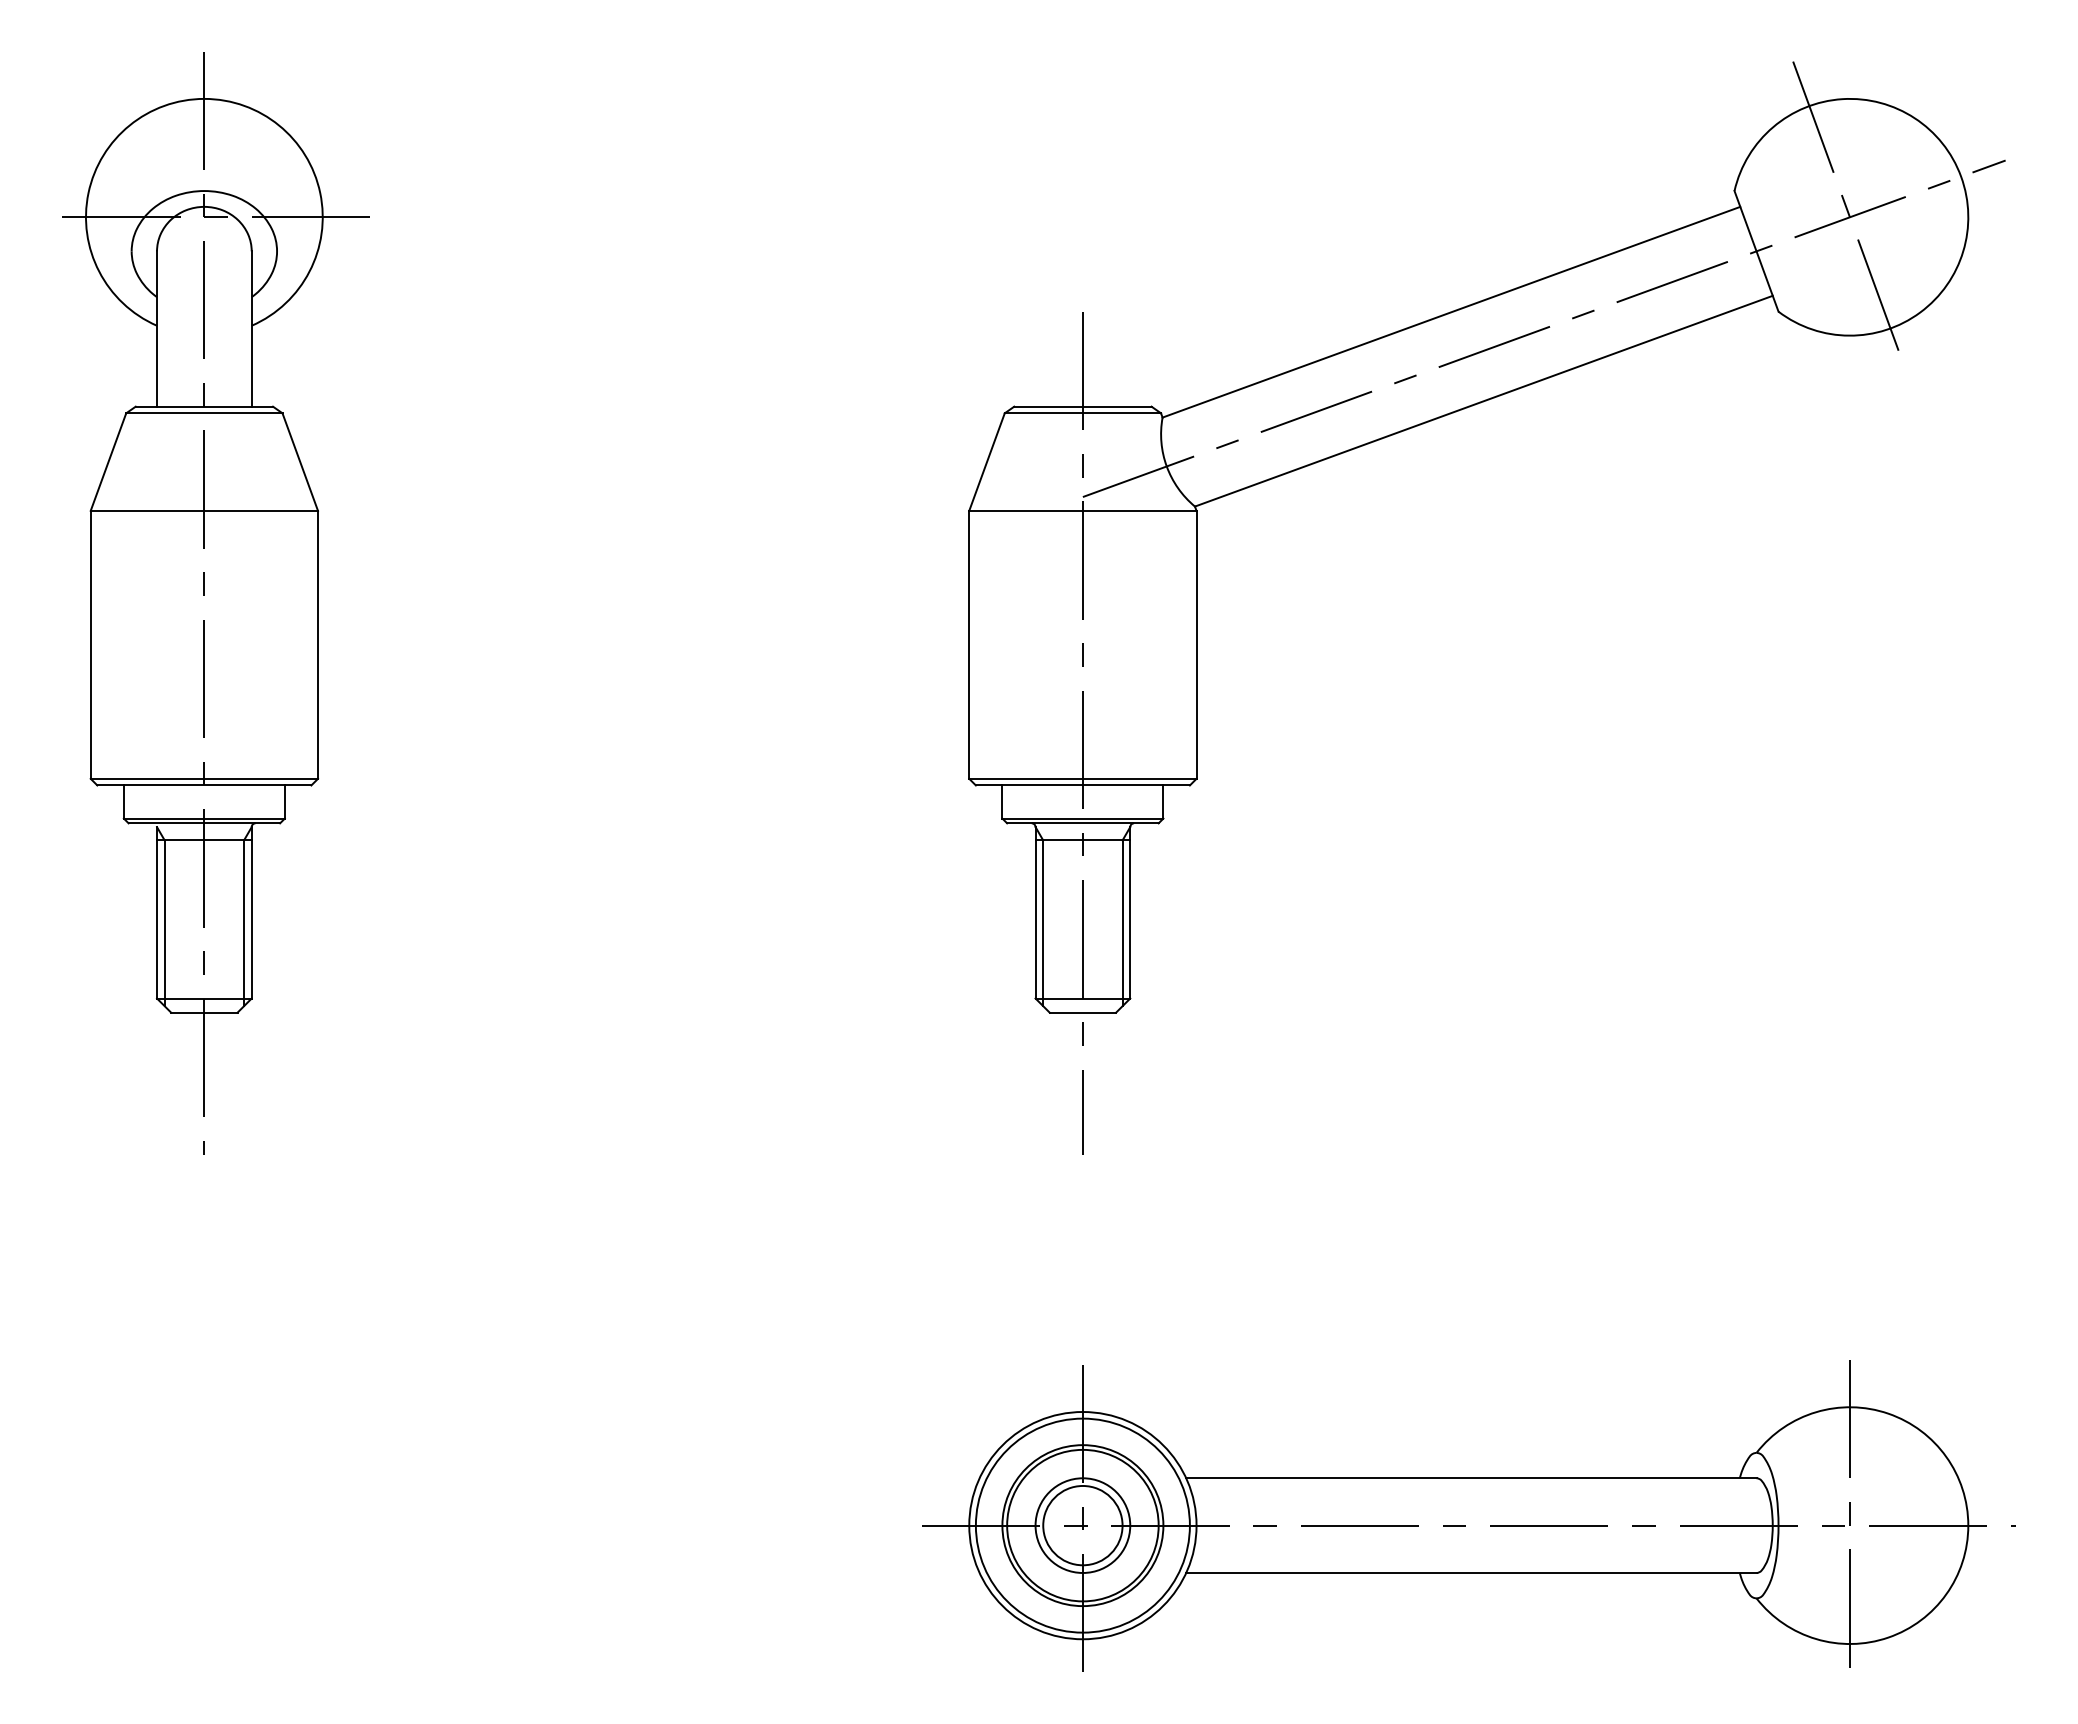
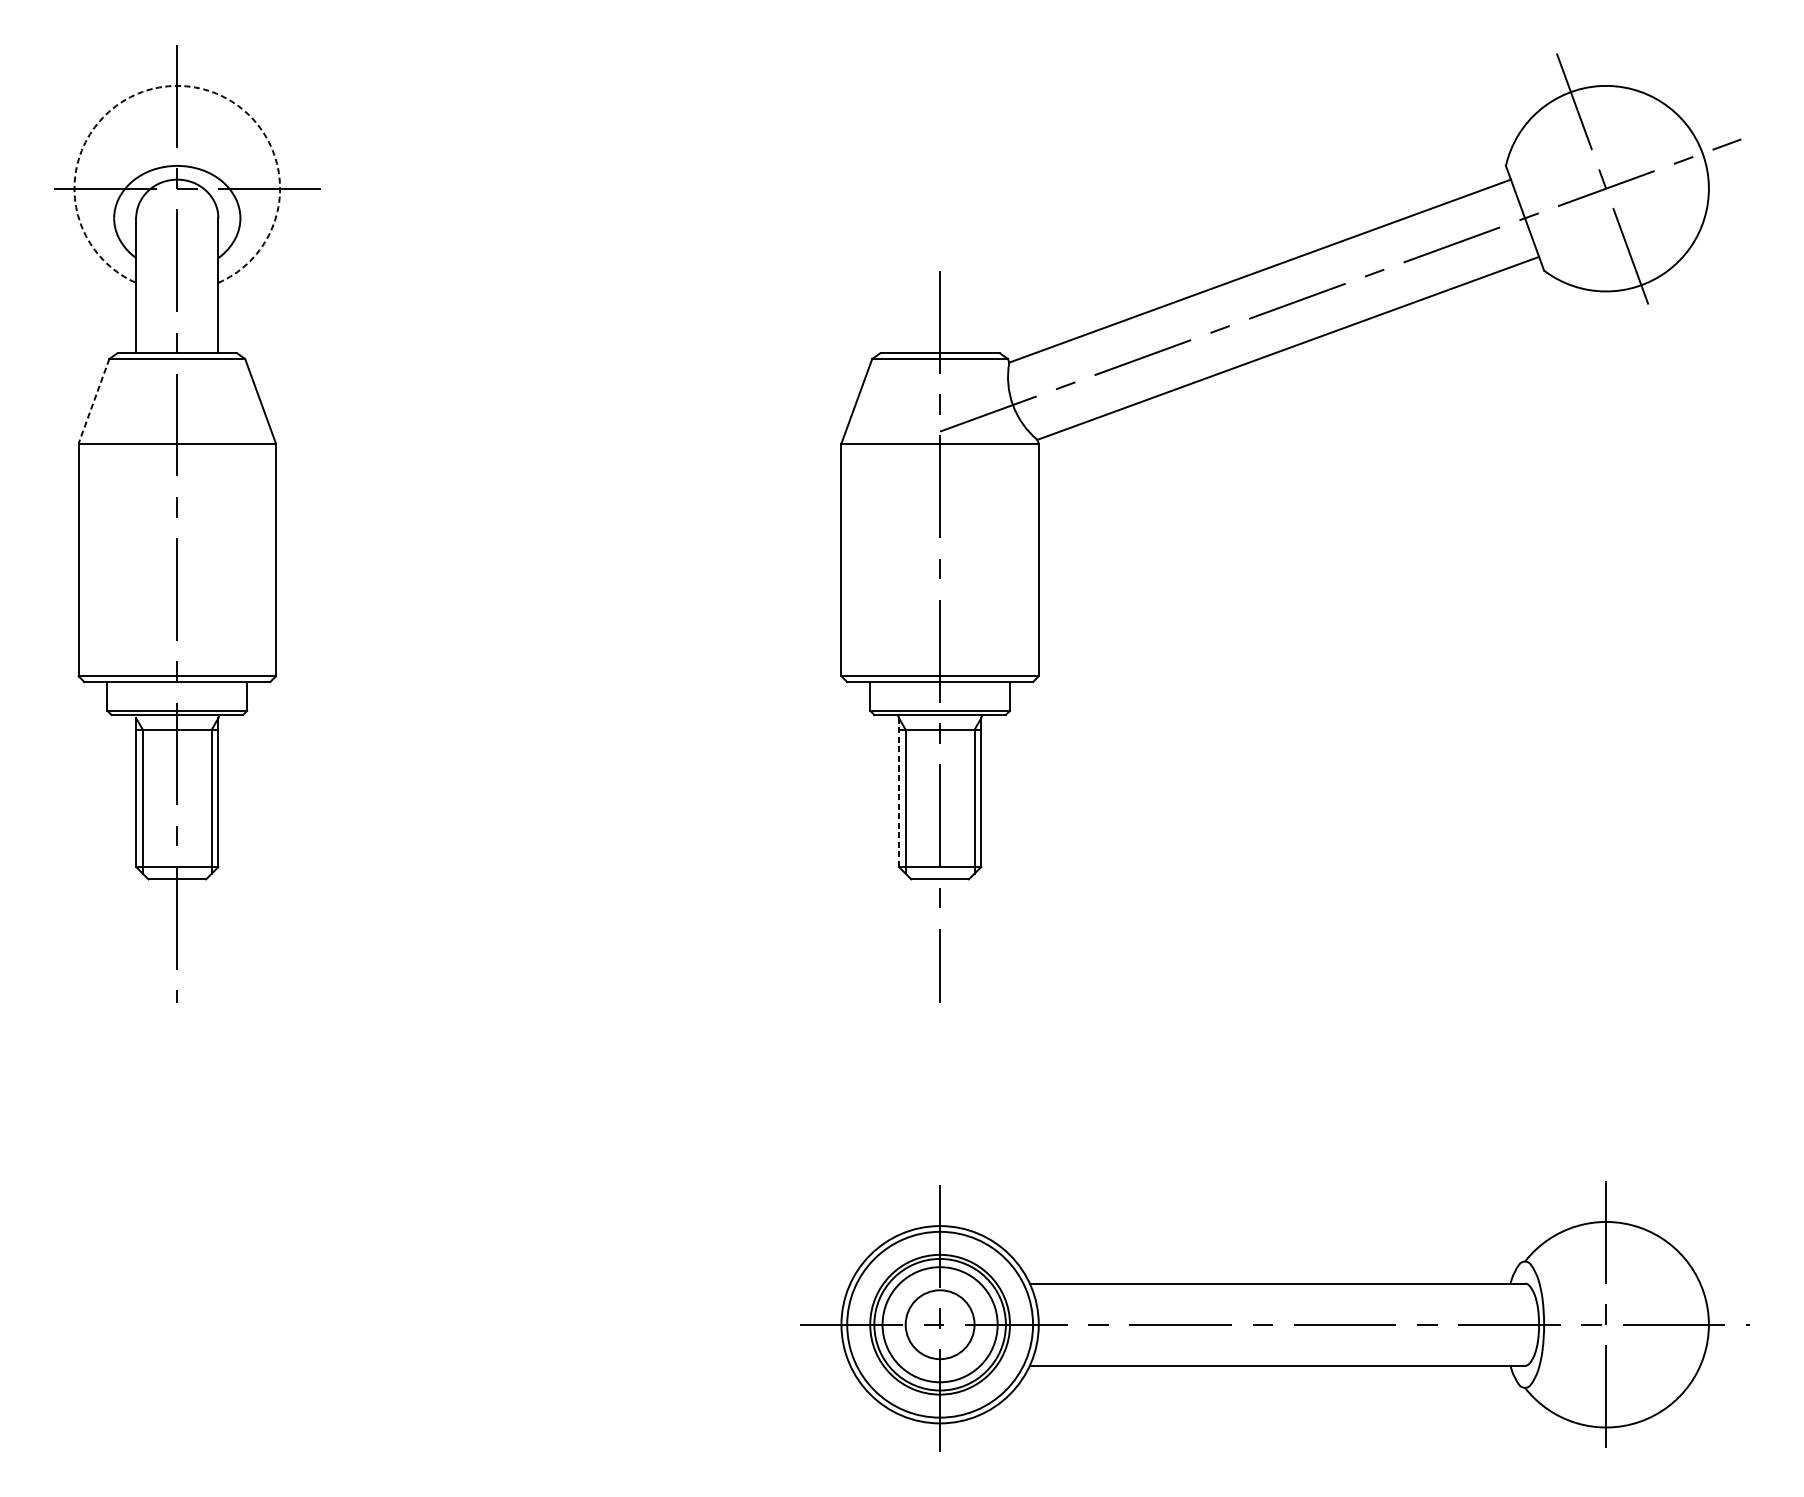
arc: (204, 98) -> (177, 85), solid -> dashed
line: (108, 462) -> (94, 401), solid -> dashed
line: (1035, 912) -> (898, 792), solid -> dashed
circle: (1082, 1525) -> (939, 1324), size x1.4

